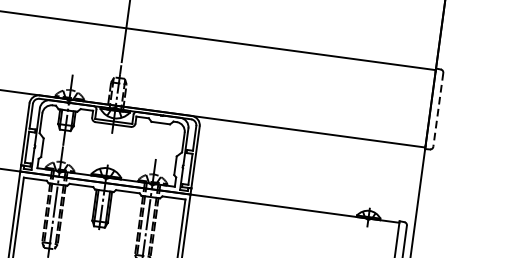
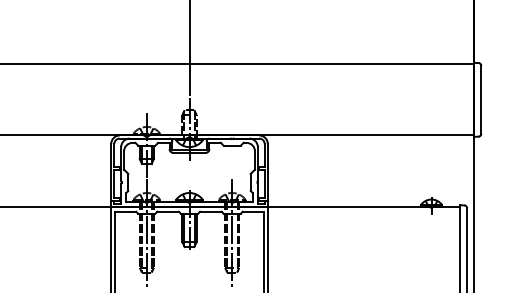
line: (438, 109) -> (481, 99), dashed -> solid

